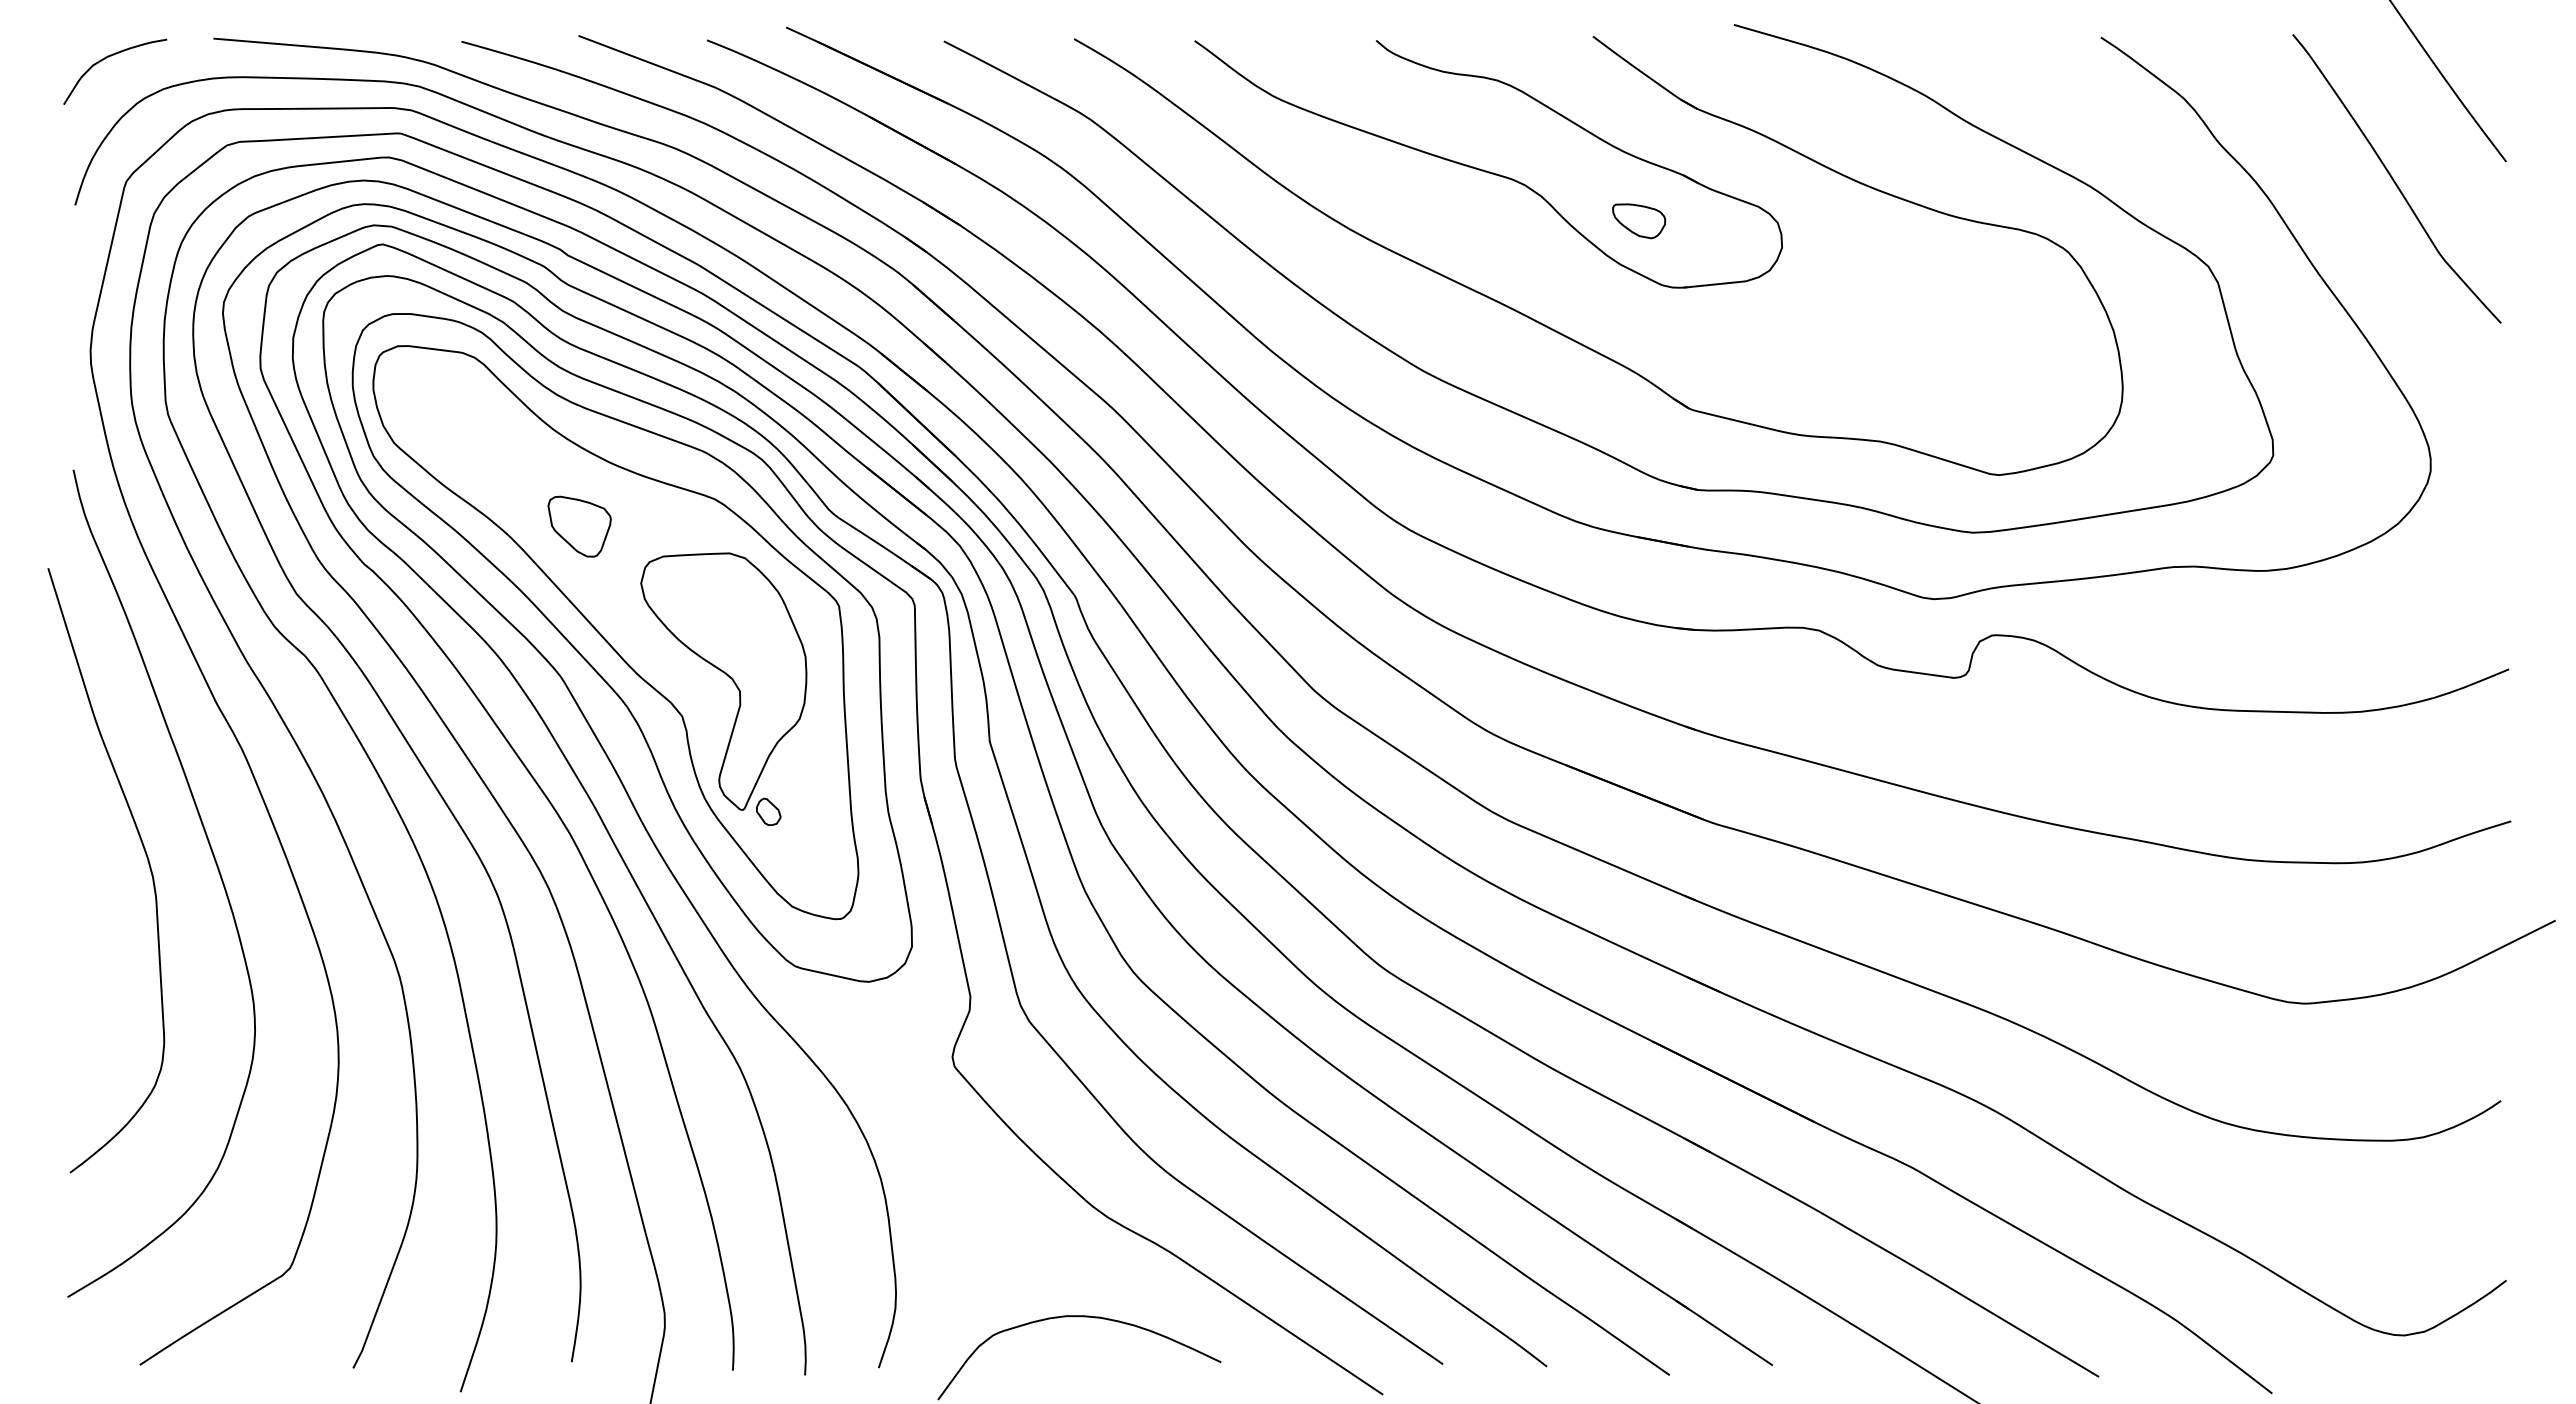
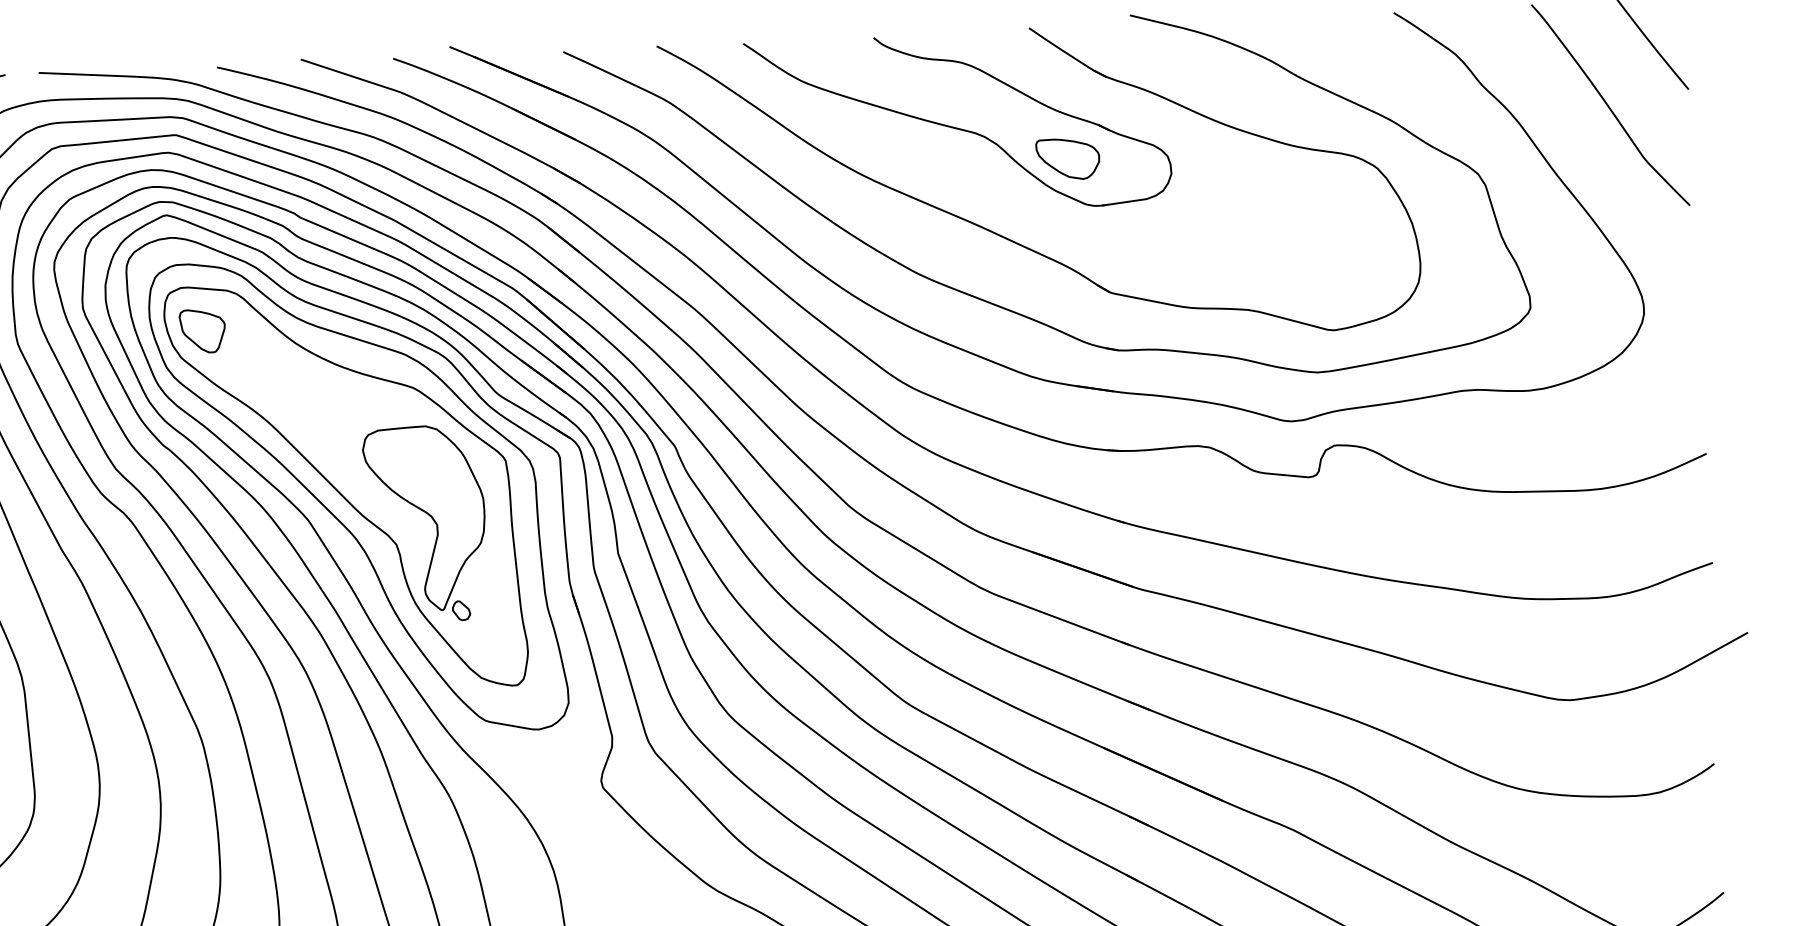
part: (1638, 221) -> (1067, 159), size x1.67
part: (579, 526) -> (202, 331), moved

